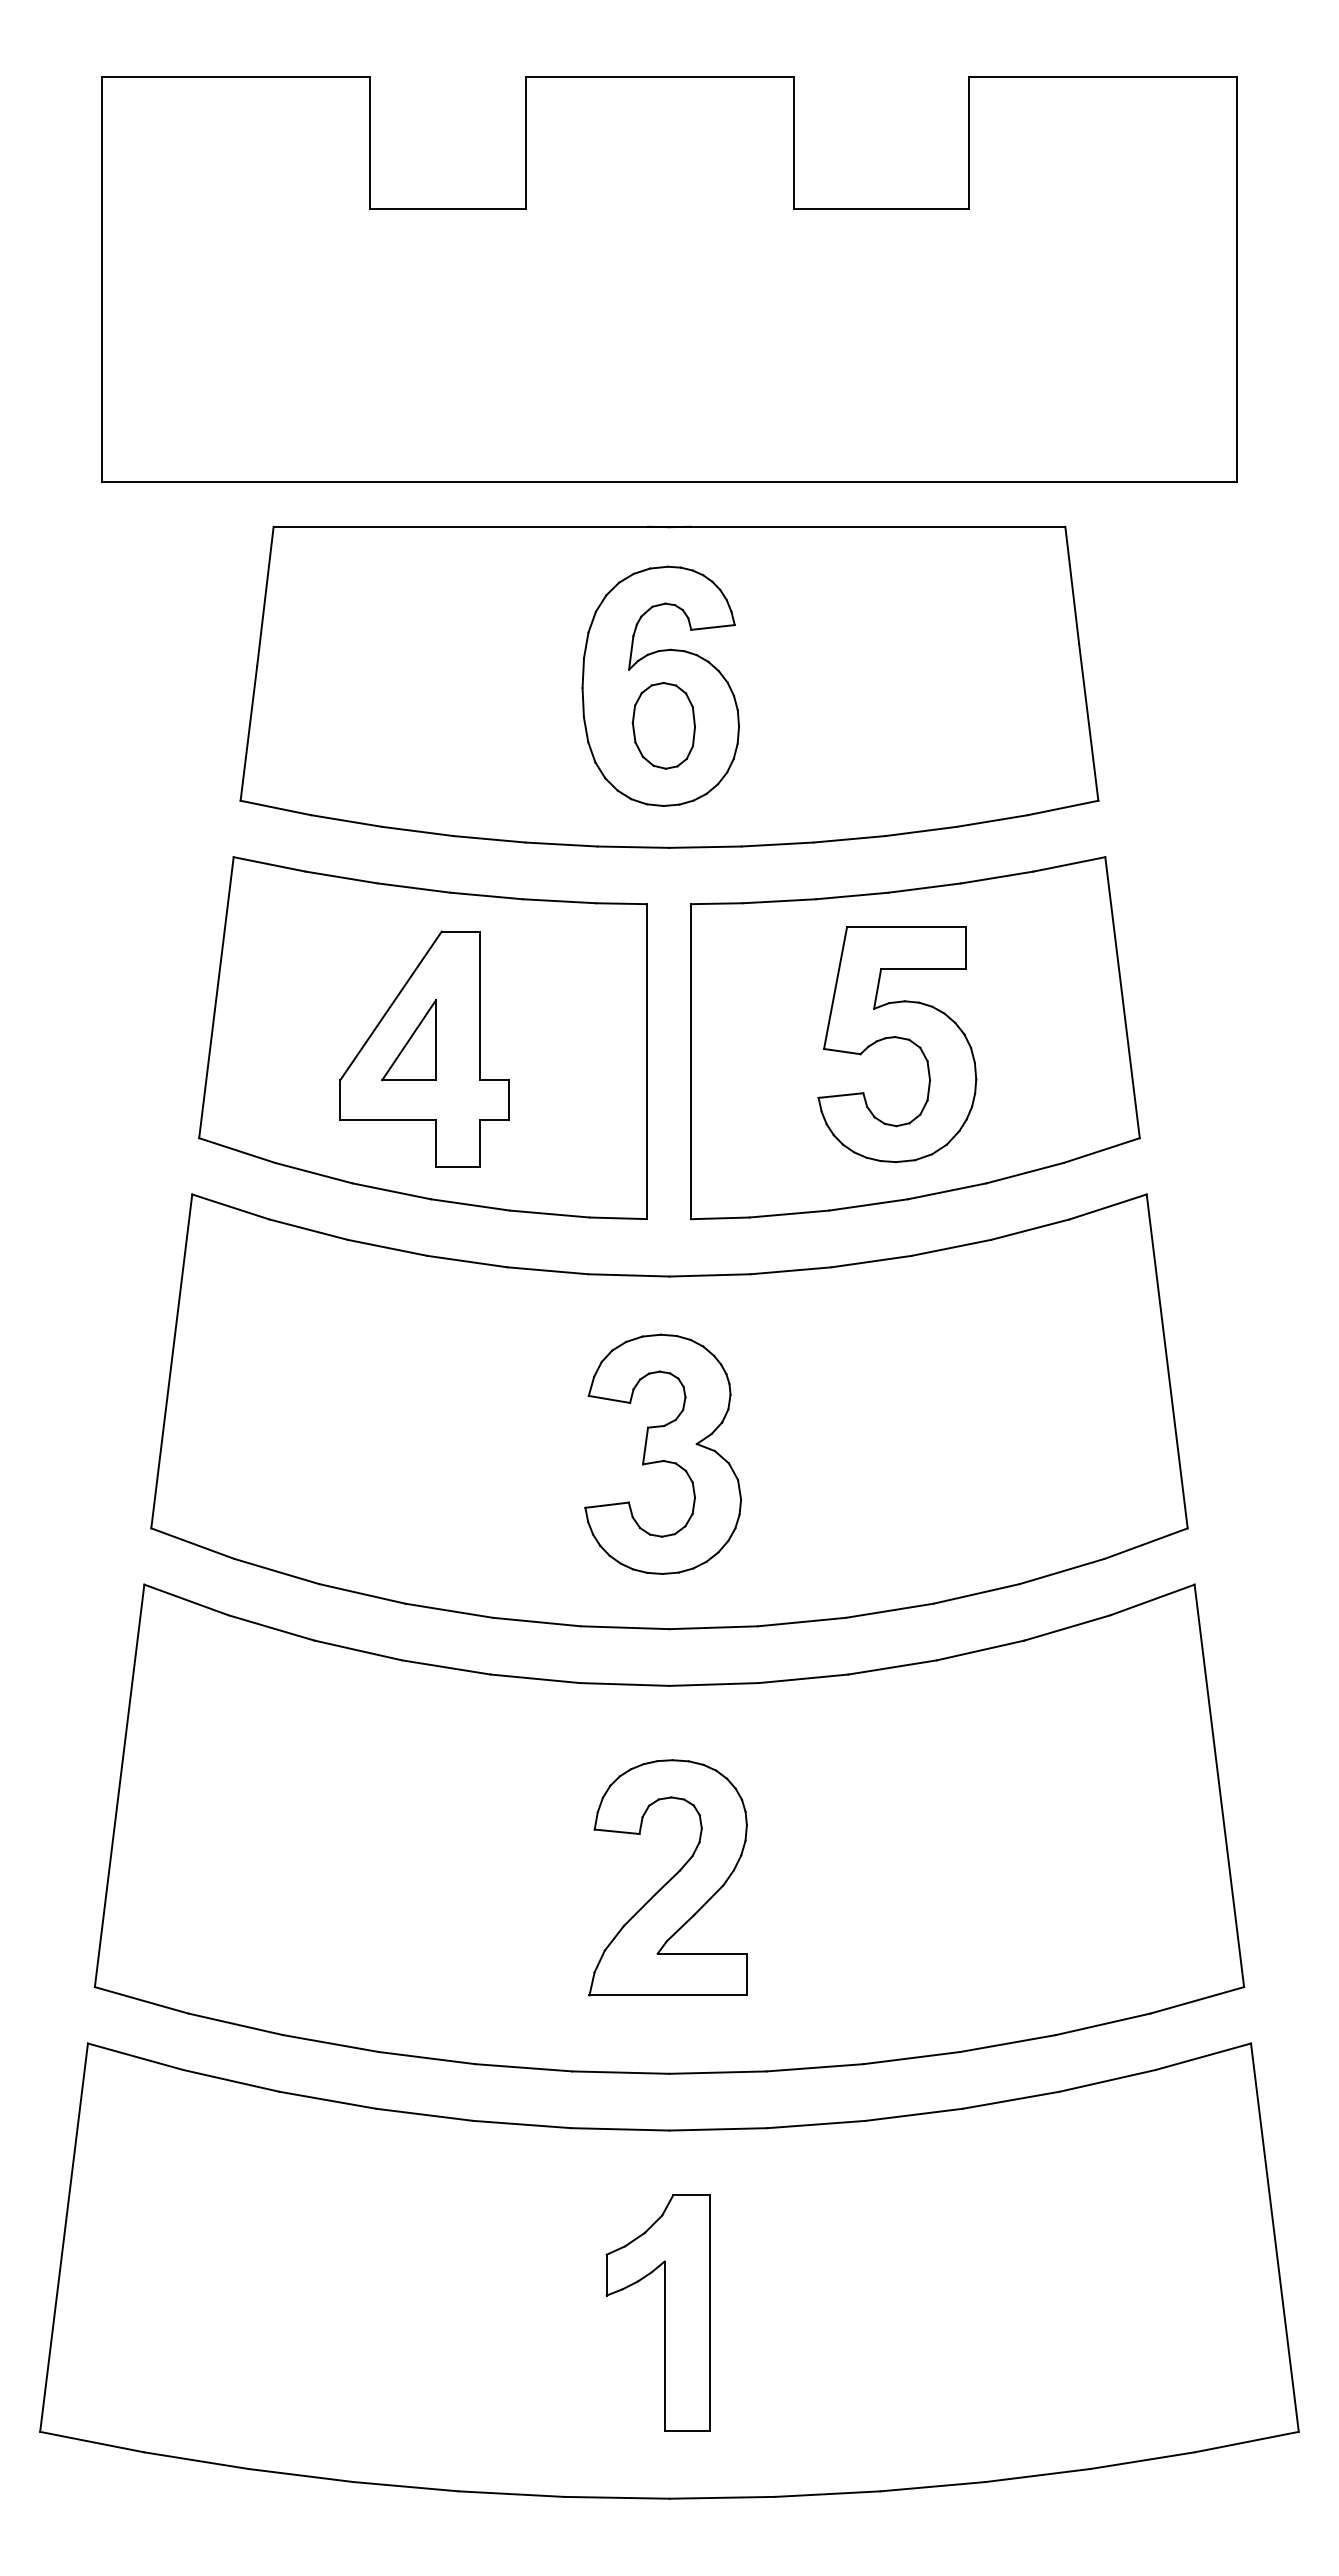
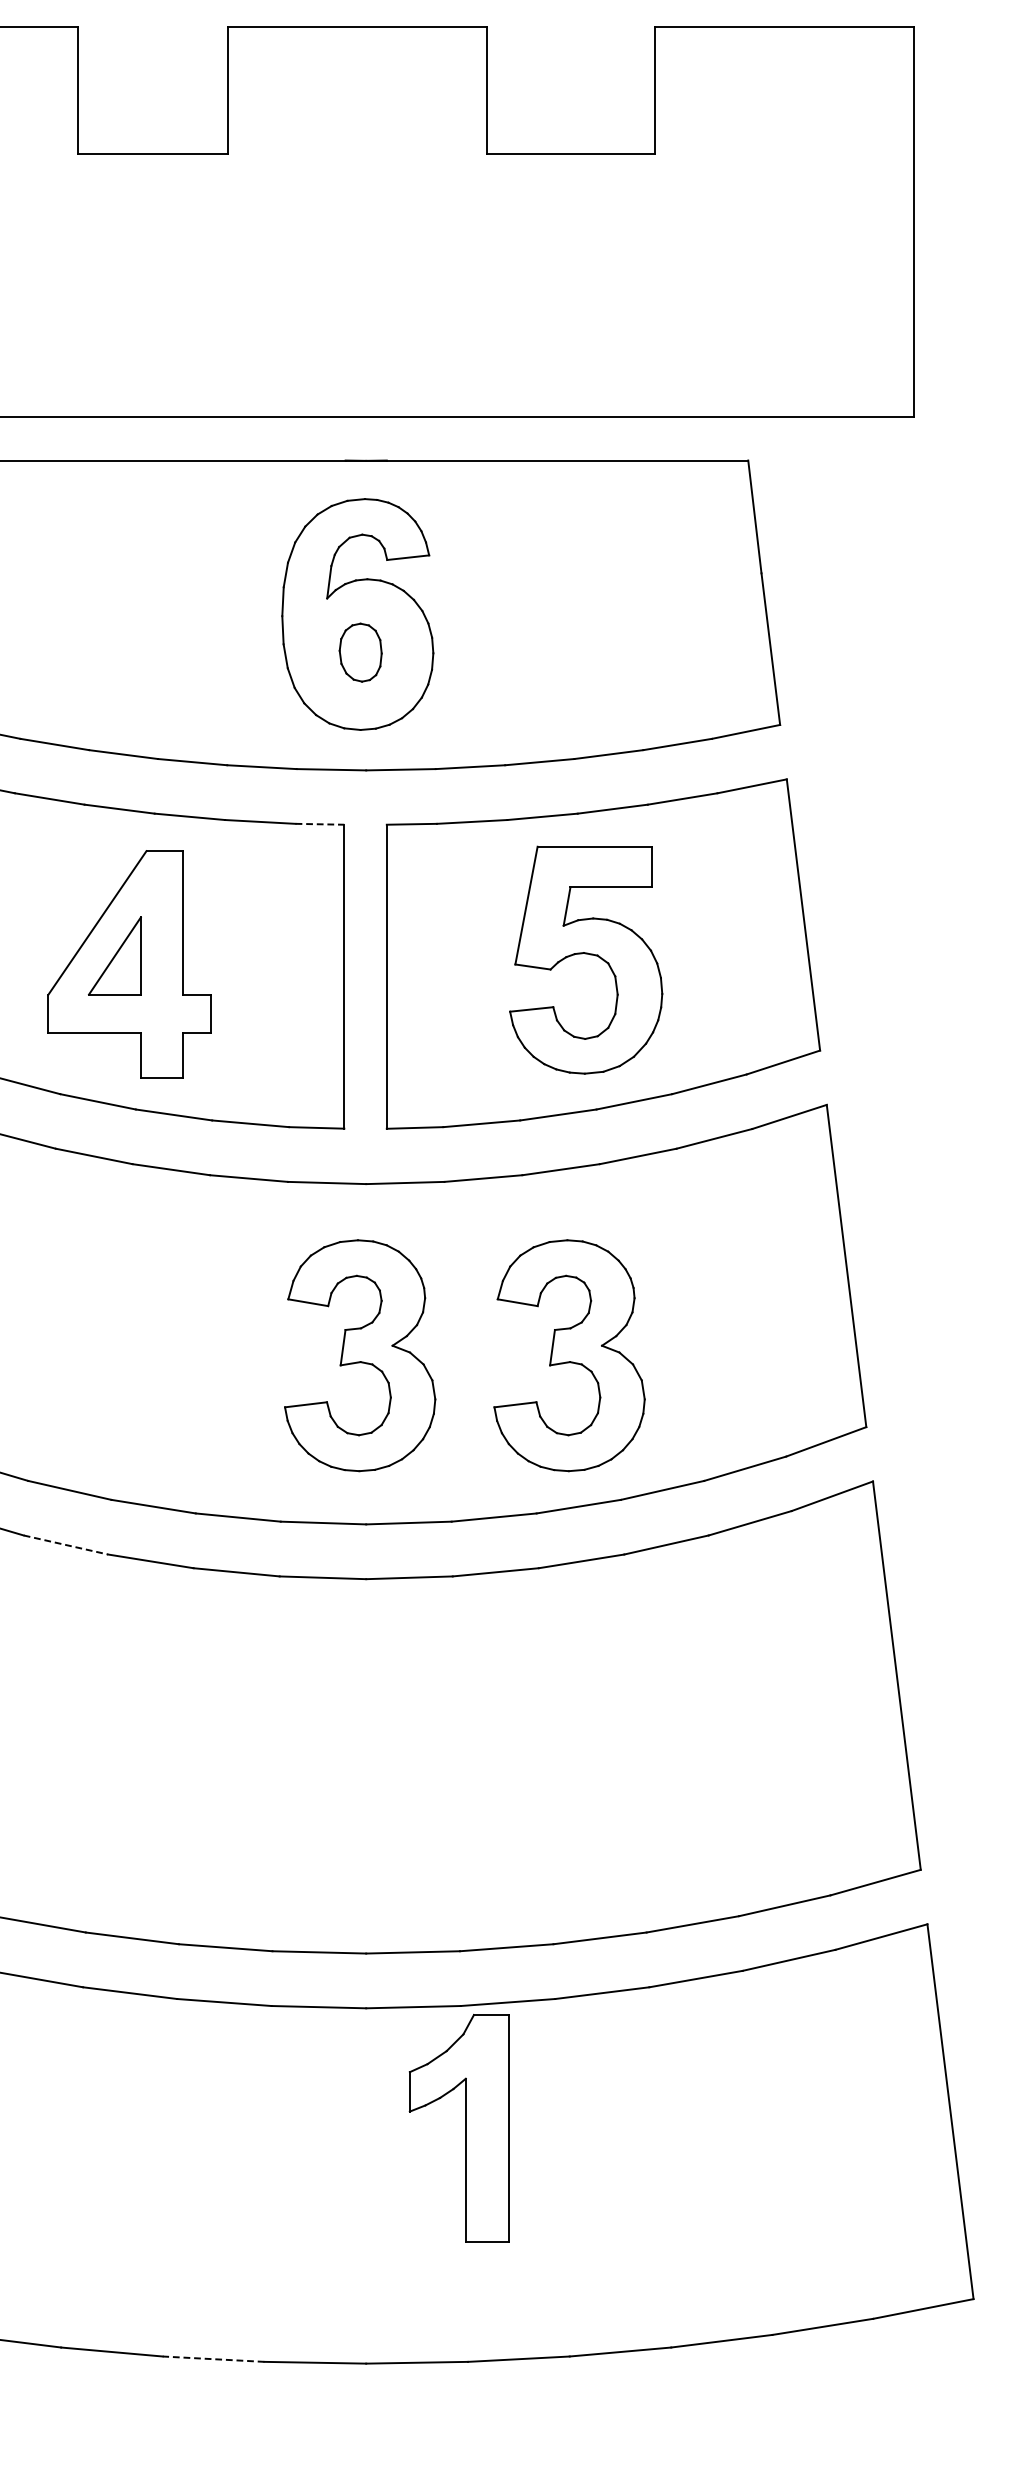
part: (663, 725) -> (360, 652), size x0.7
line: (622, 903) -> (320, 824), solid -> dashed
part: (880, 1453) -> (569, 1354), added
line: (358, 1650) -> (66, 1545), solid -> dashed
part: (667, 1877) -> (364, 1764), removed
part: (664, 2312) -> (465, 2127), moved
line: (511, 2494) -> (213, 2359), solid -> dashed

